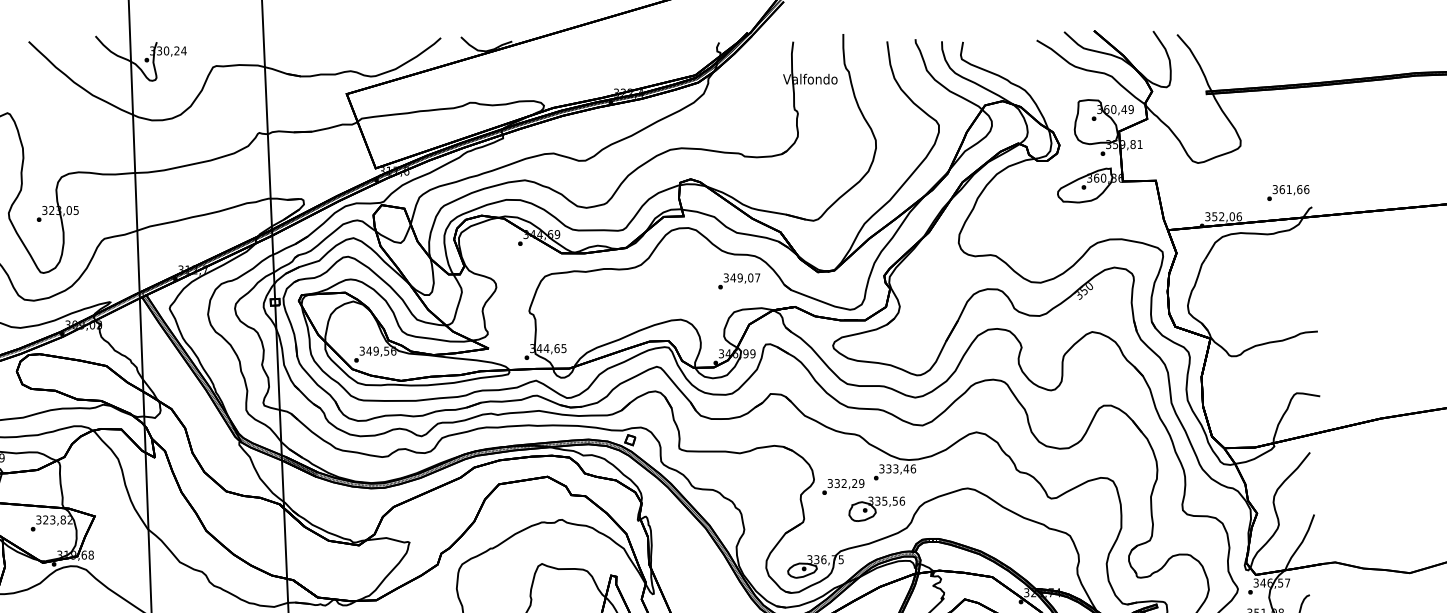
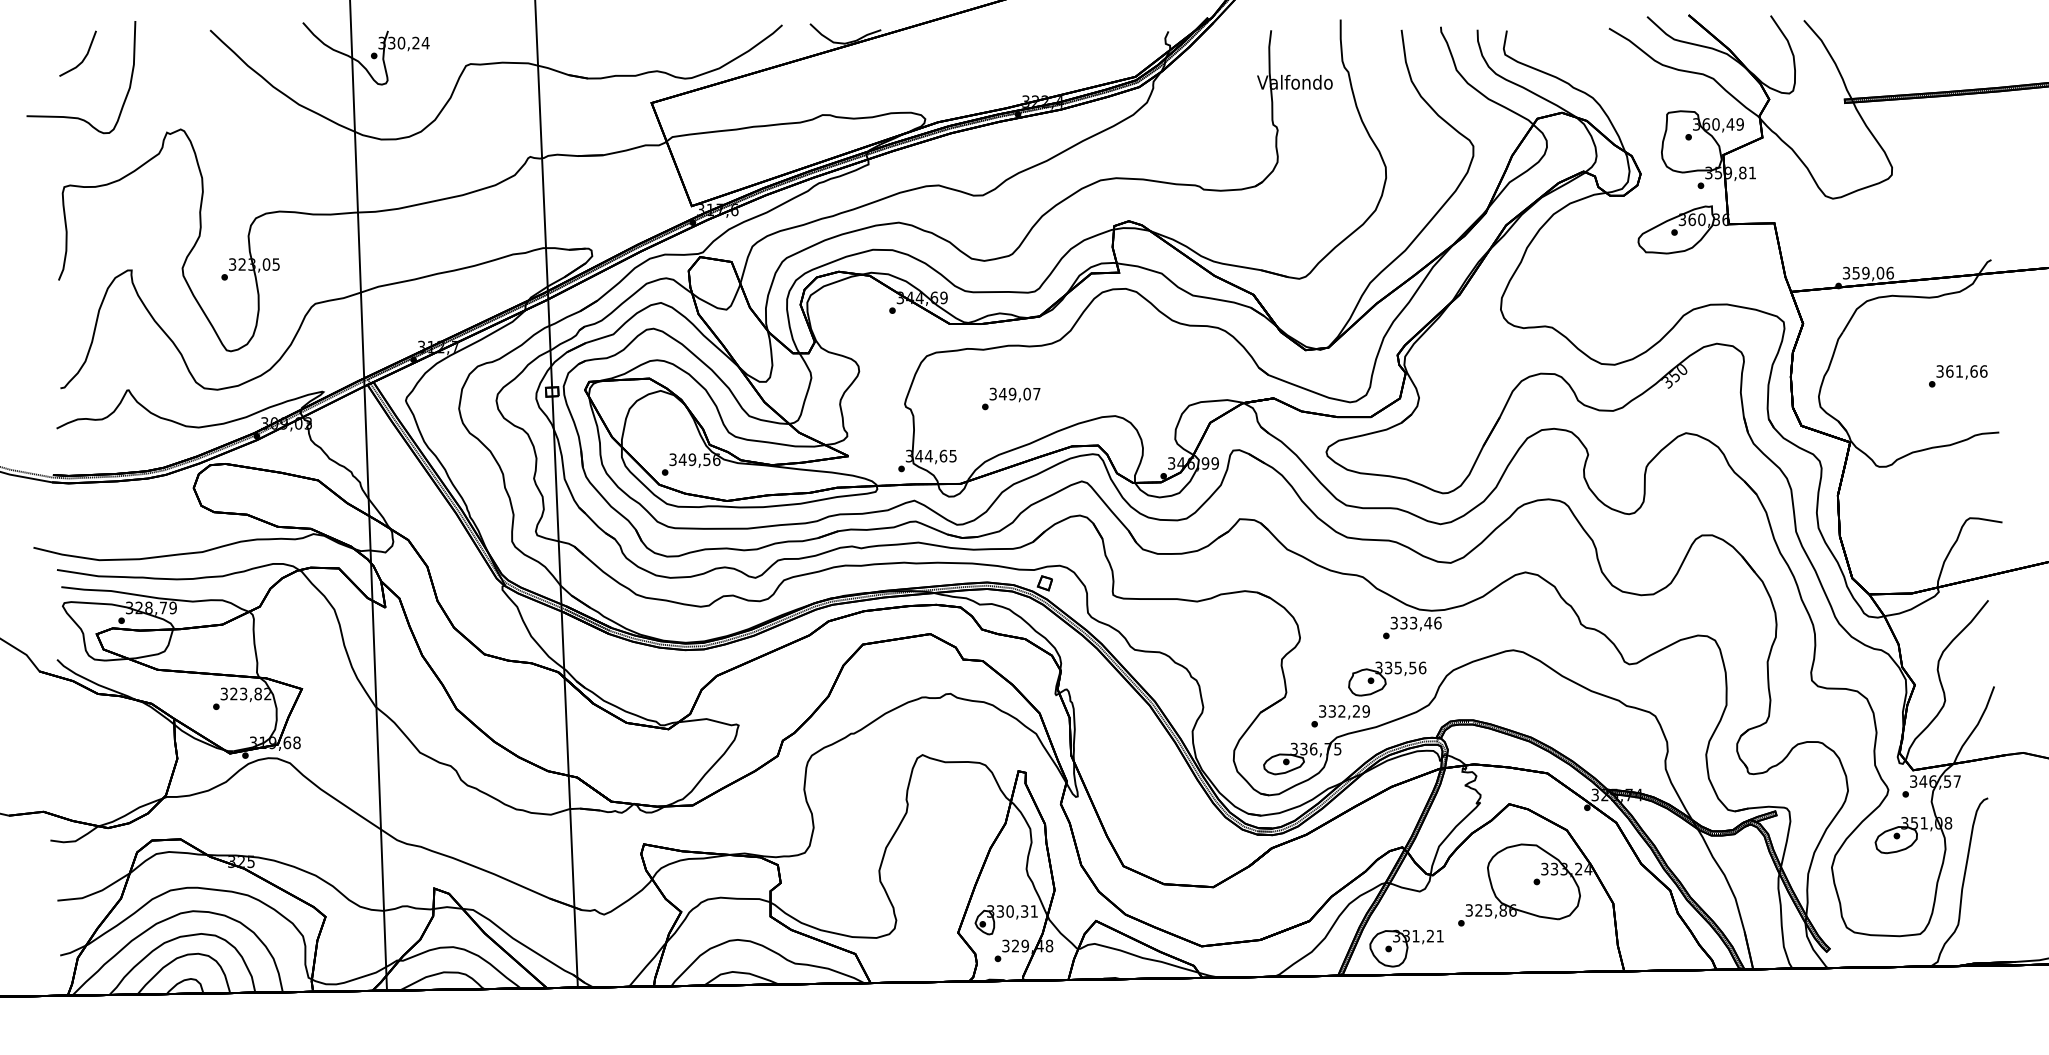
text: (1288, 193) -> (1958, 376), moved
text: (1221, 216) -> (1865, 273), 352,06 -> 359,06
text: (739, 281) -> (1011, 398), moved
text: (843, 487) -> (1340, 716), moved

